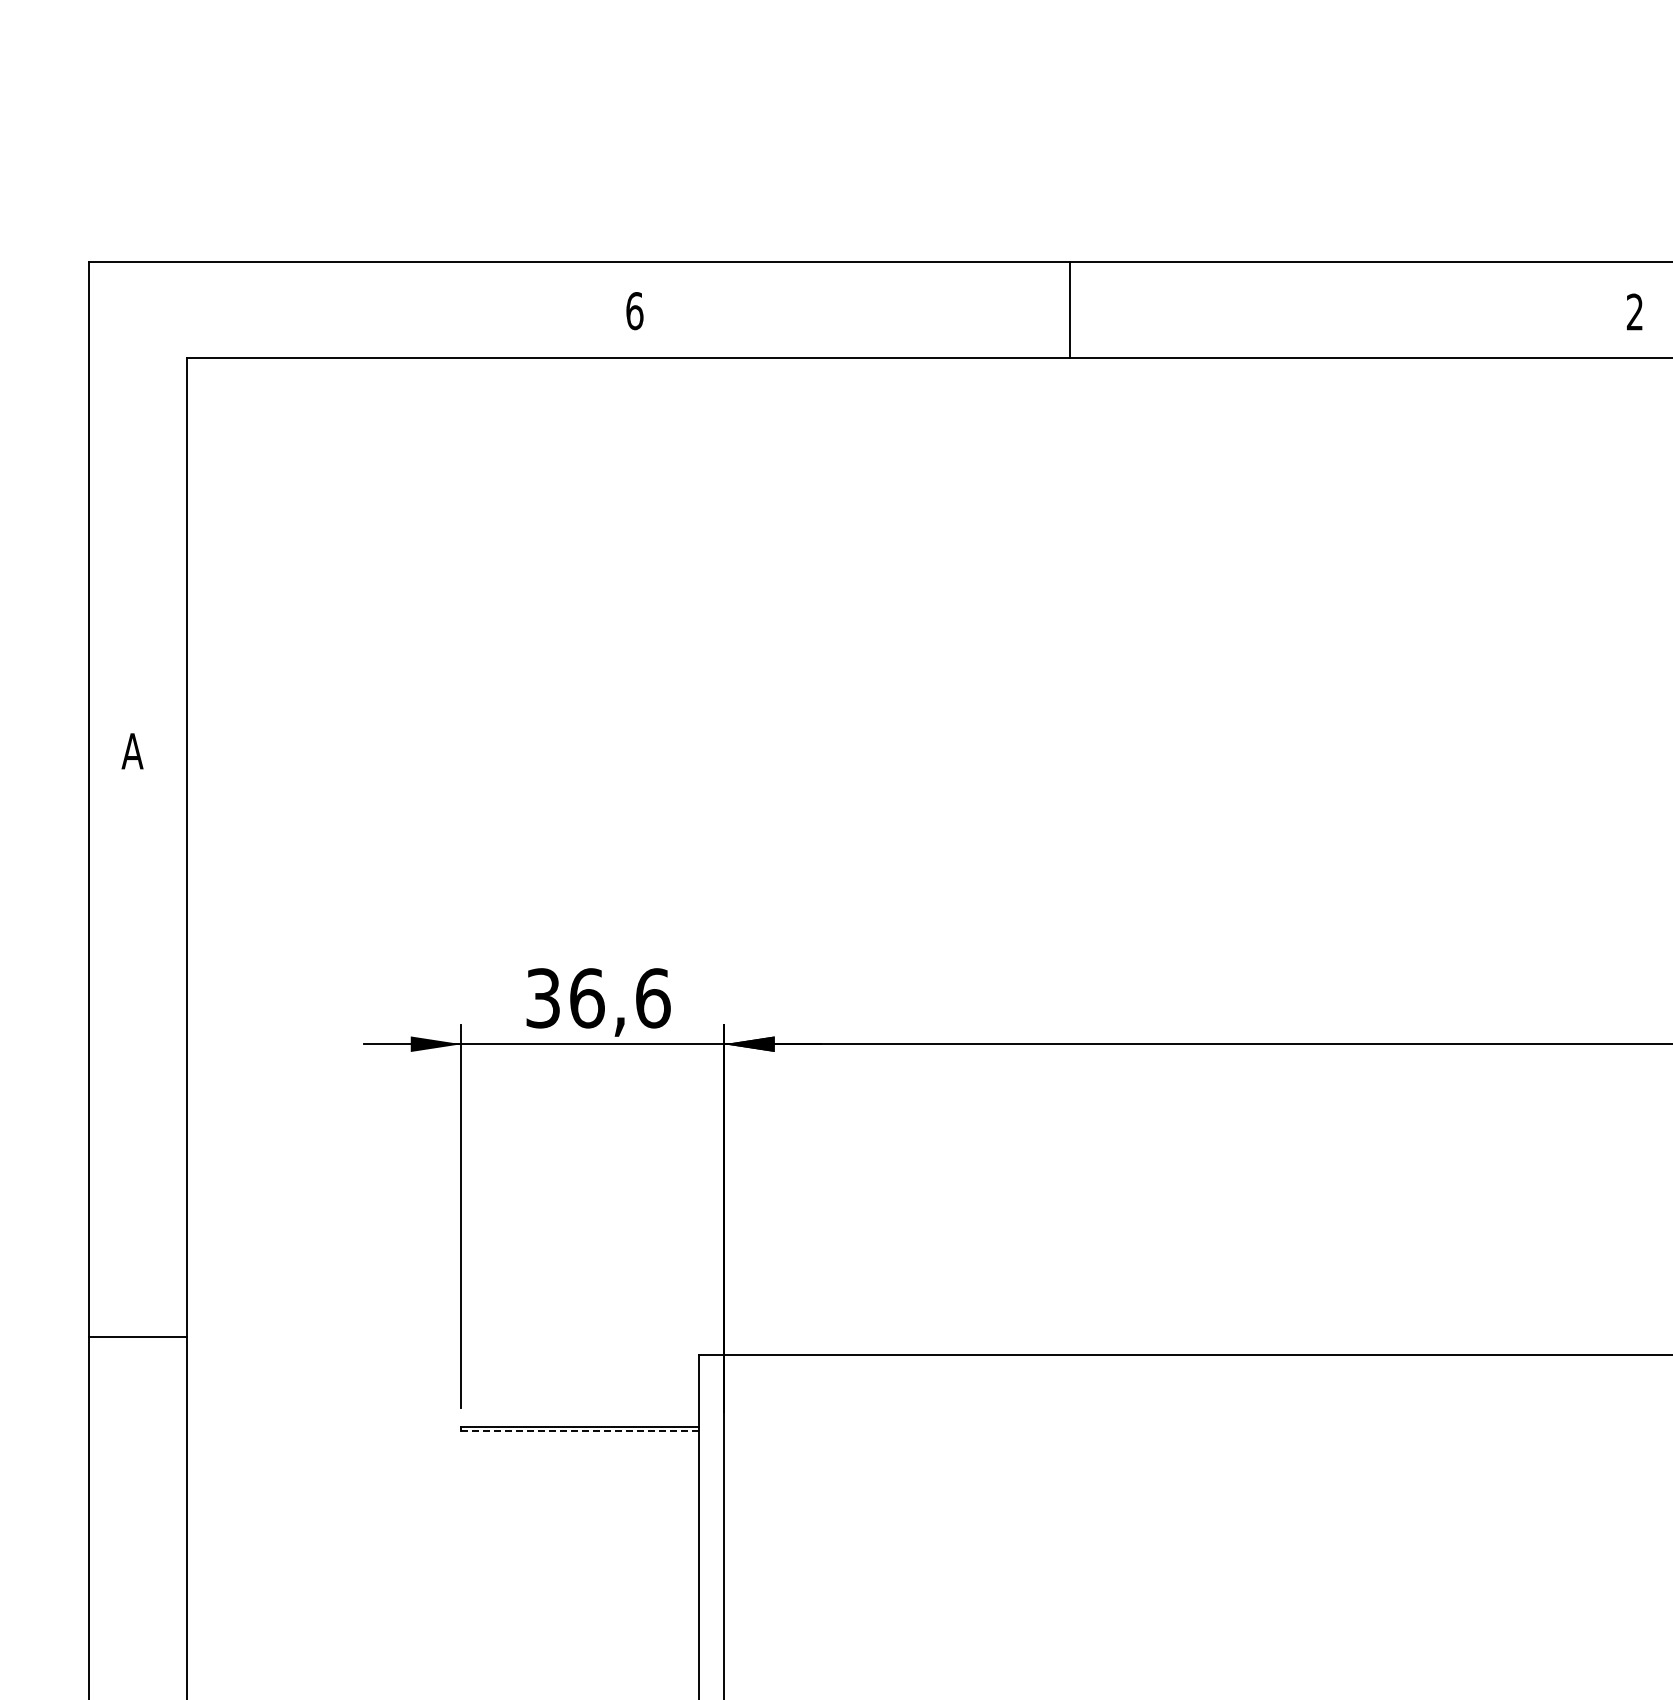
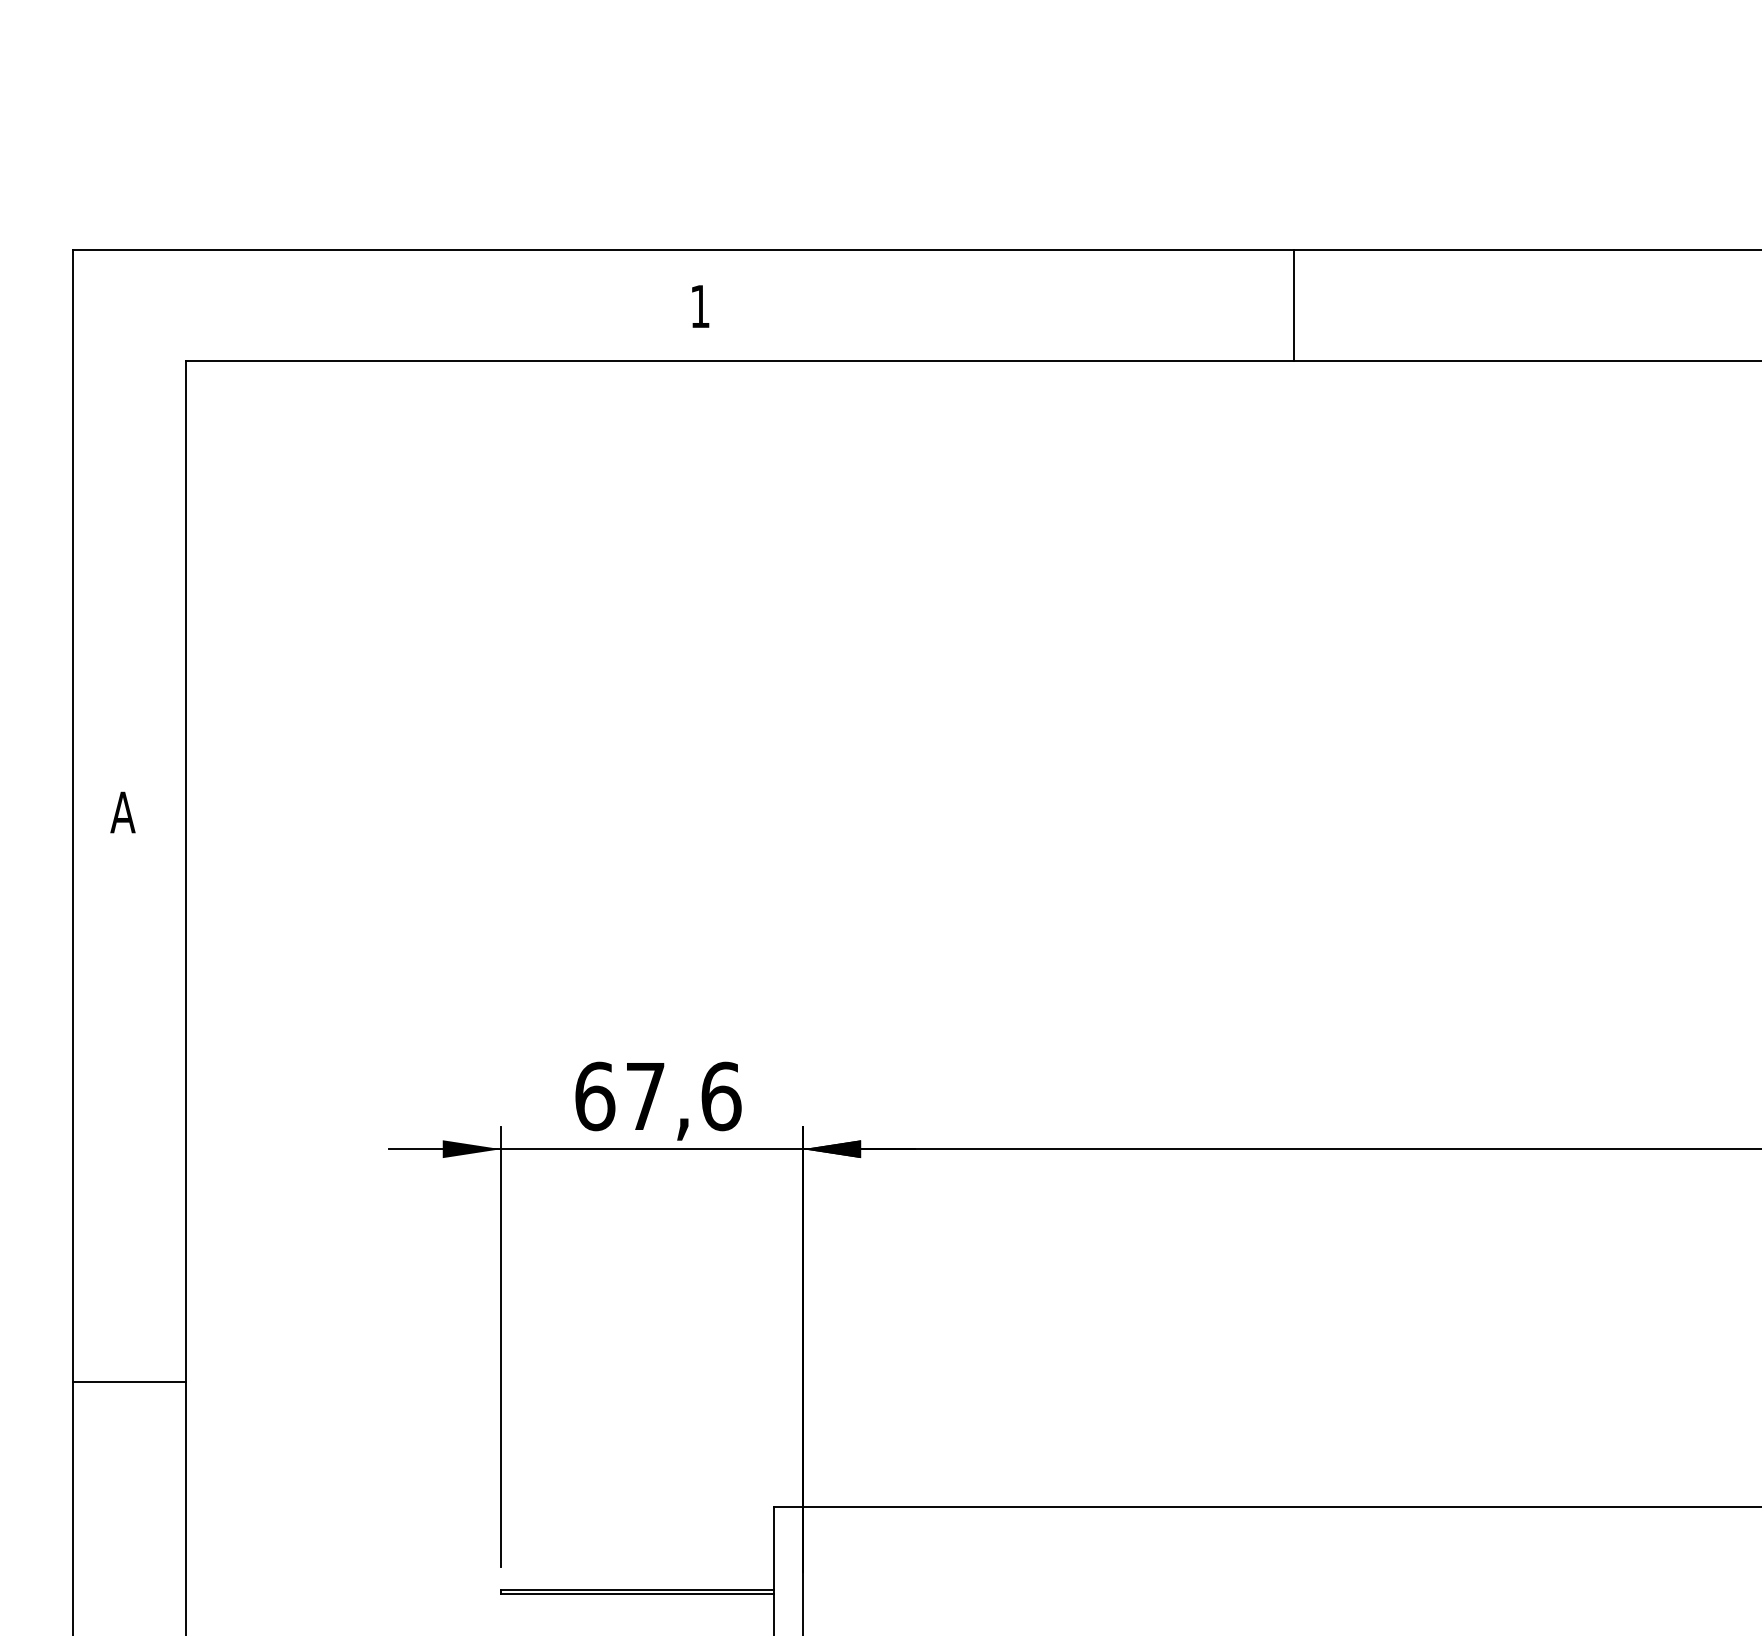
line: (1070, 309) -> (1294, 304), moved
text: (634, 311) -> (699, 306), 6 -> 1
text: (565, 998) -> (620, 1096), 36,6 -> 67,6
line: (137, 1336) -> (128, 1381), moved
line: (580, 1431) -> (637, 1594), dashed -> solid

